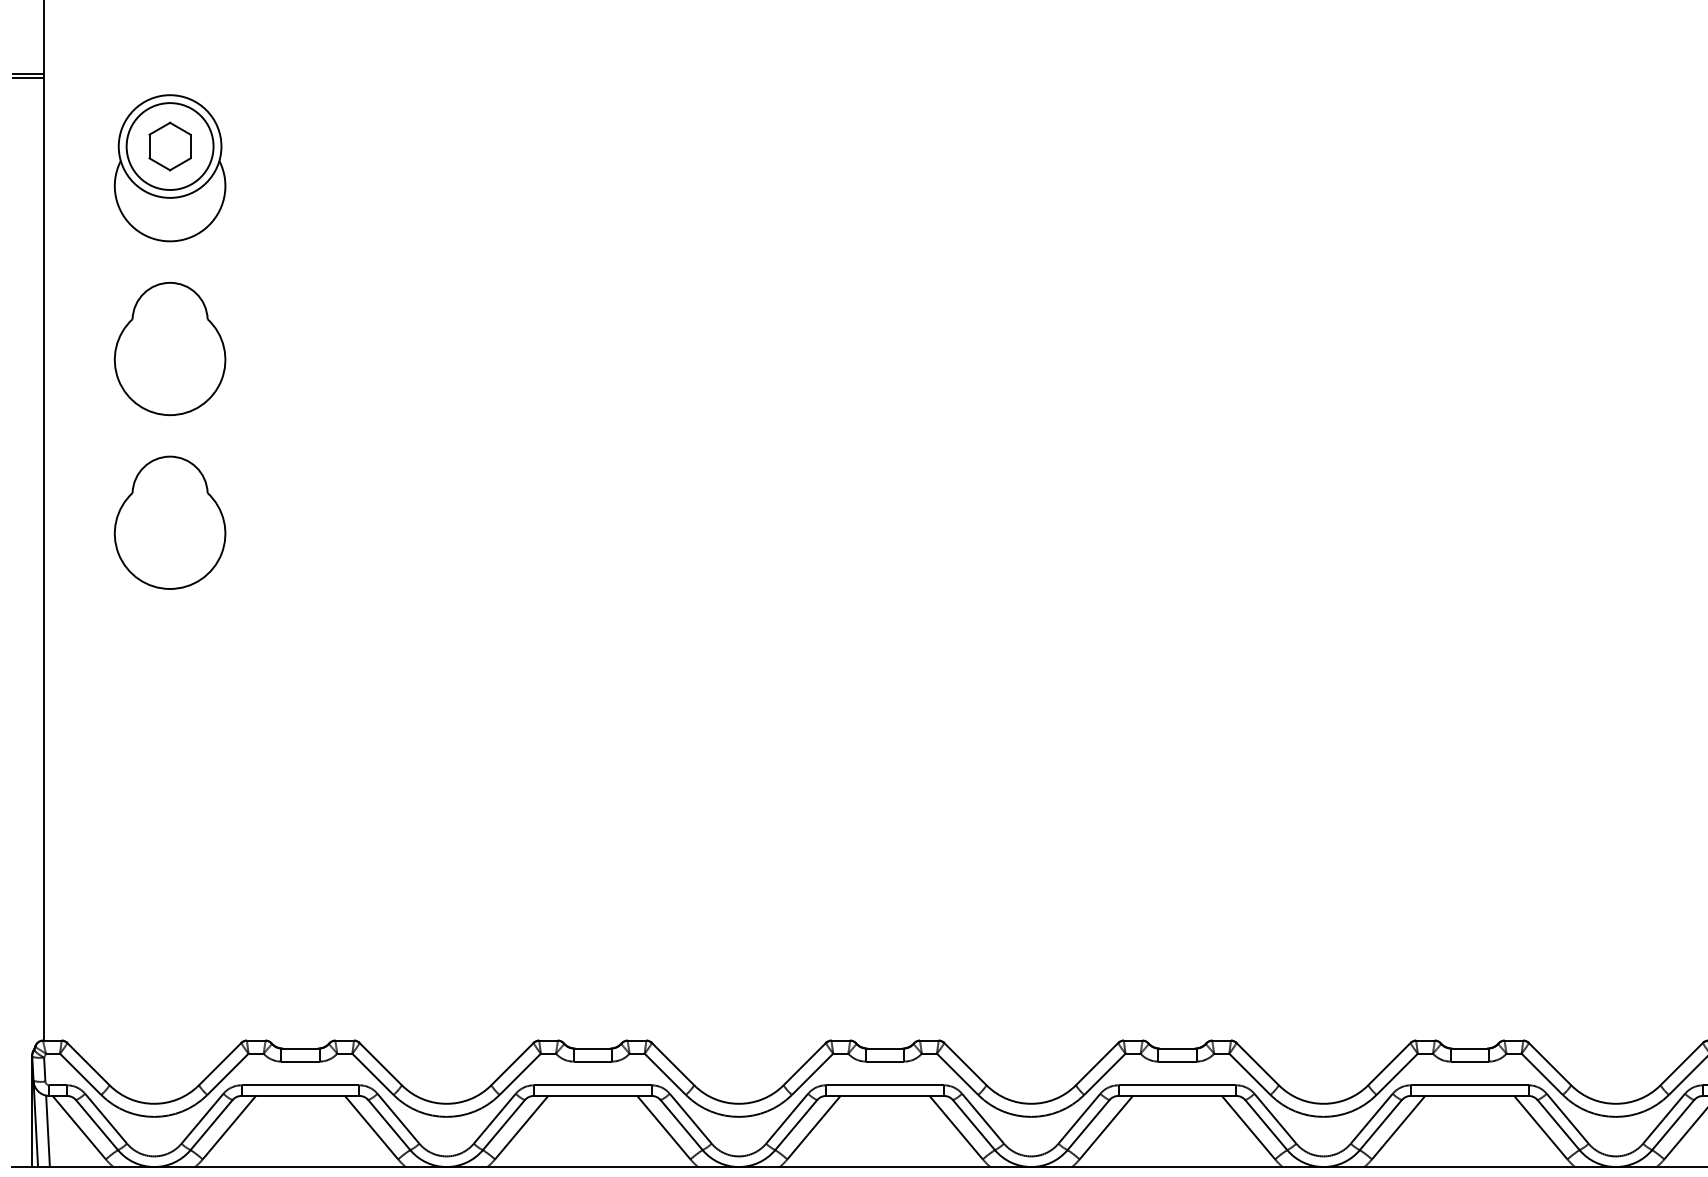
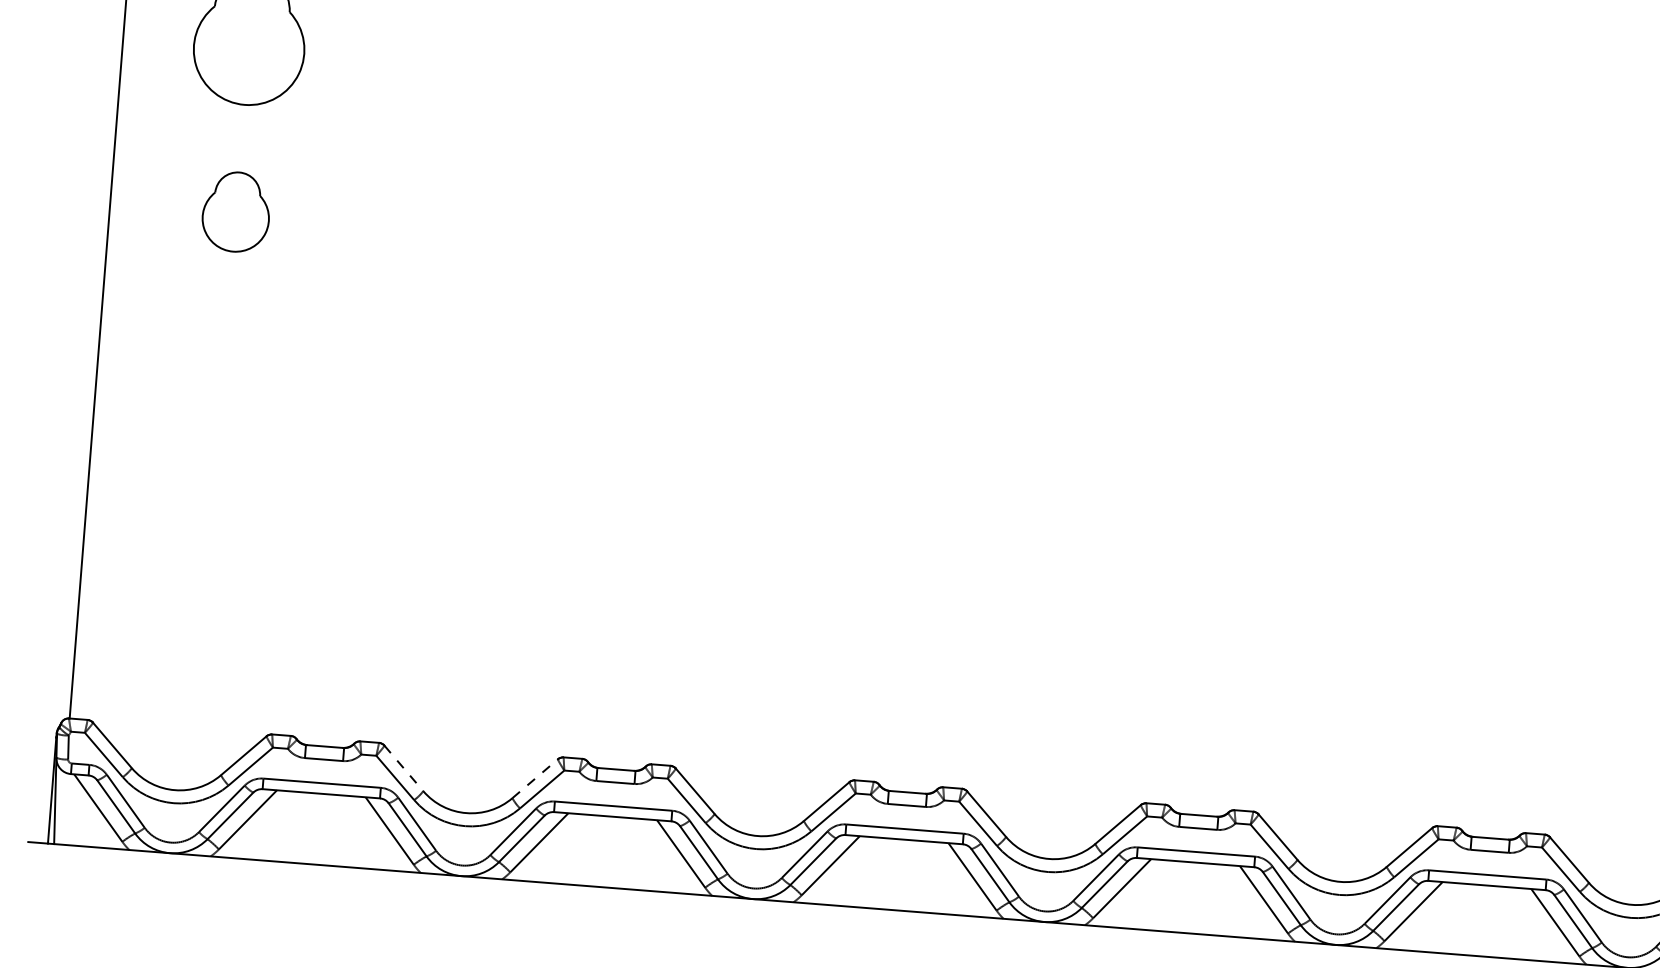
part: (169, 522) -> (235, 211), size x0.6
line: (380, 1064) -> (403, 768), solid -> dashed
line: (512, 1064) -> (535, 779), solid -> dashed
line: (47, 1131) -> (66, 809), removed

